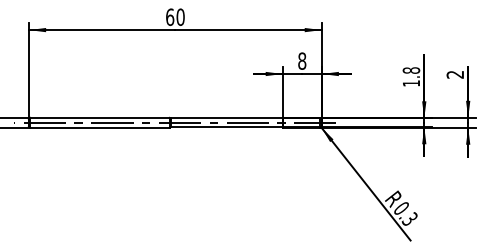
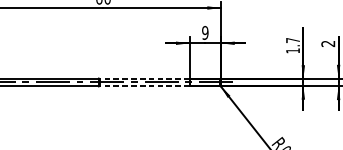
text: (302, 60) -> (205, 32), 8 -> 9
text: (411, 70) -> (293, 40), 1.8 -> 1.7
line: (226, 118) -> (144, 79), solid -> dashed
line: (226, 127) -> (144, 86), solid -> dashed

